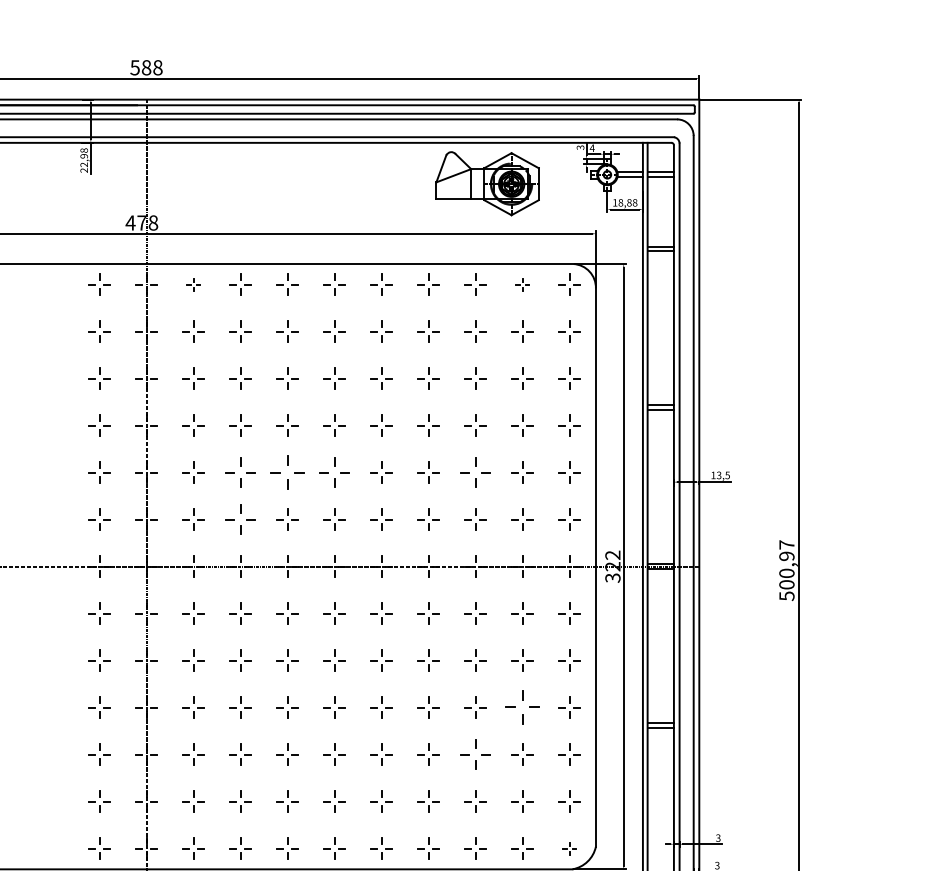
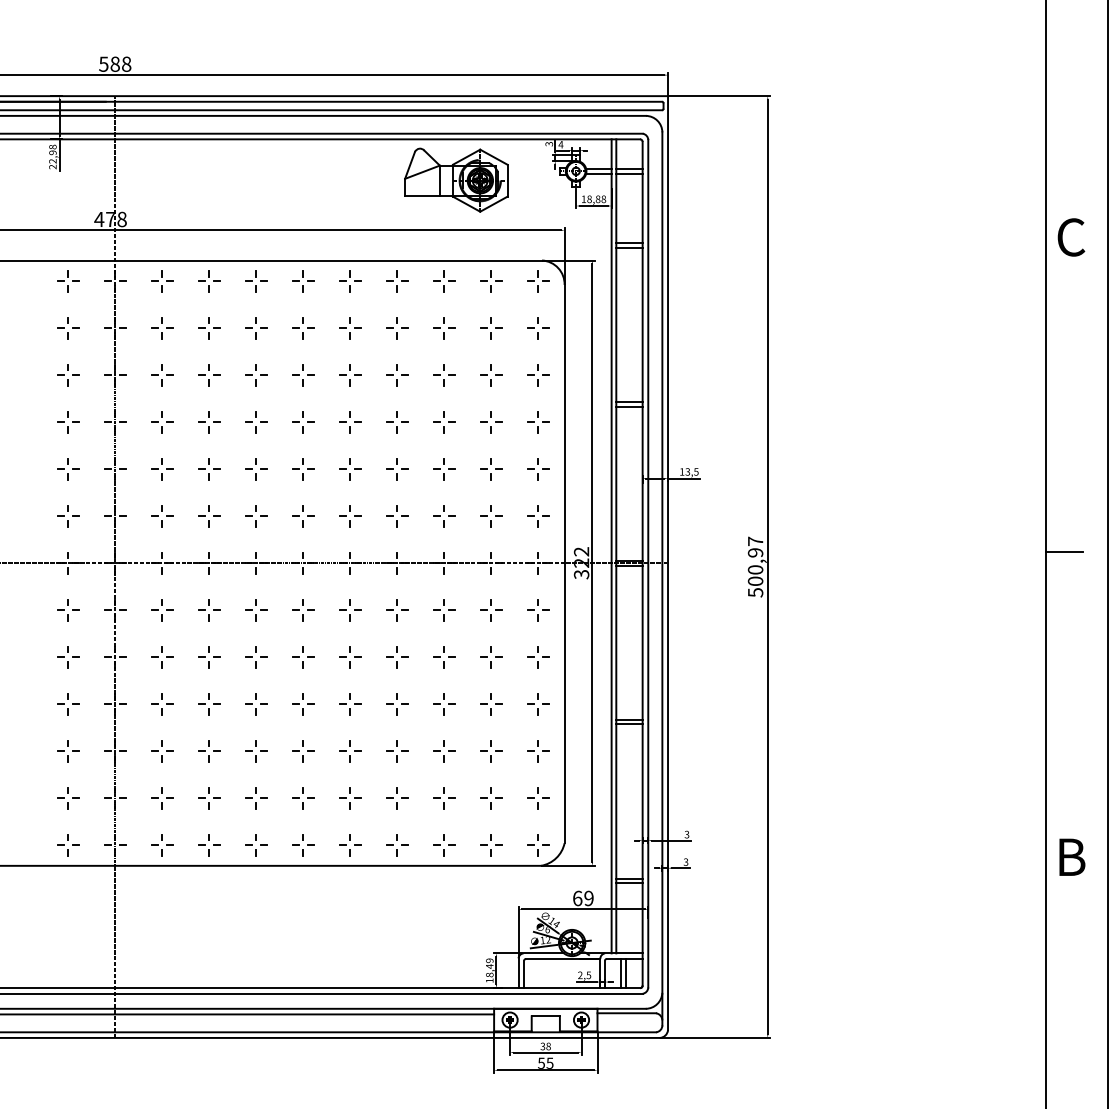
part: (193, 285) -> (162, 281), size x1.67
part: (522, 285) -> (491, 281), size x1.67
part: (240, 473) -> (209, 469), size x0.71
part: (287, 473) -> (256, 469), size x0.62
part: (334, 473) -> (303, 469), size x0.71
part: (475, 473) -> (444, 469), size x0.71
part: (240, 520) -> (209, 516), size x0.71
part: (522, 708) -> (491, 704), size x0.62
part: (475, 755) -> (444, 751), size x0.71
part: (569, 849) -> (538, 845), size x1.67

